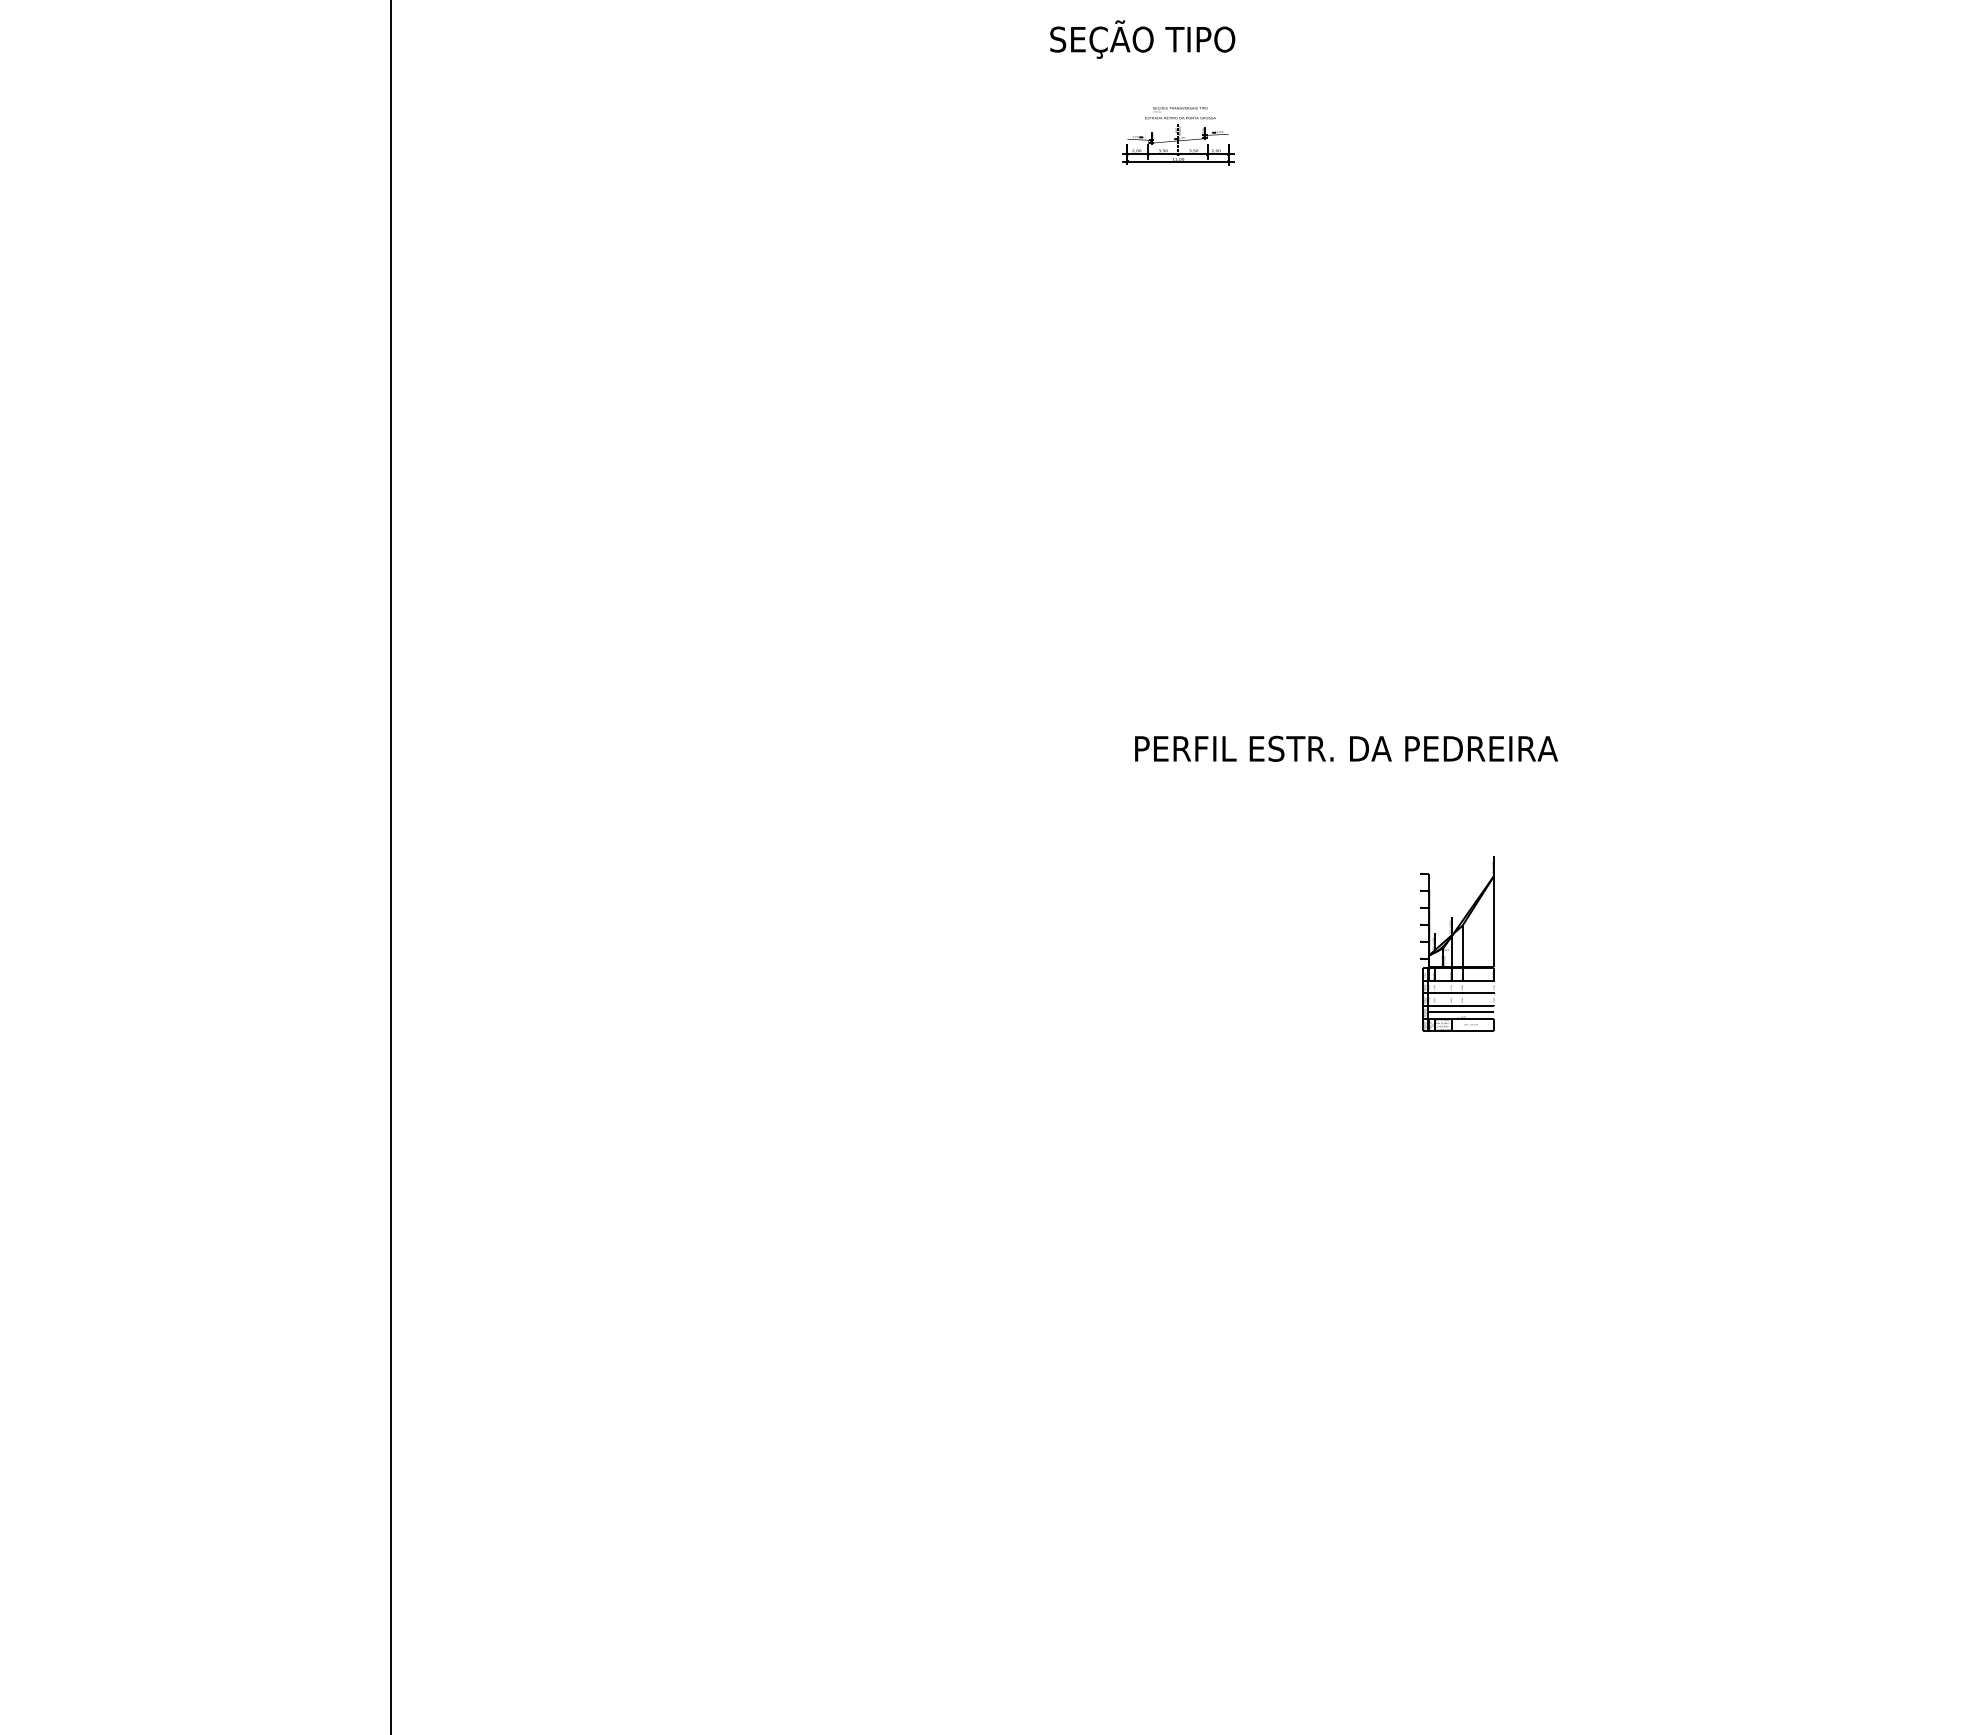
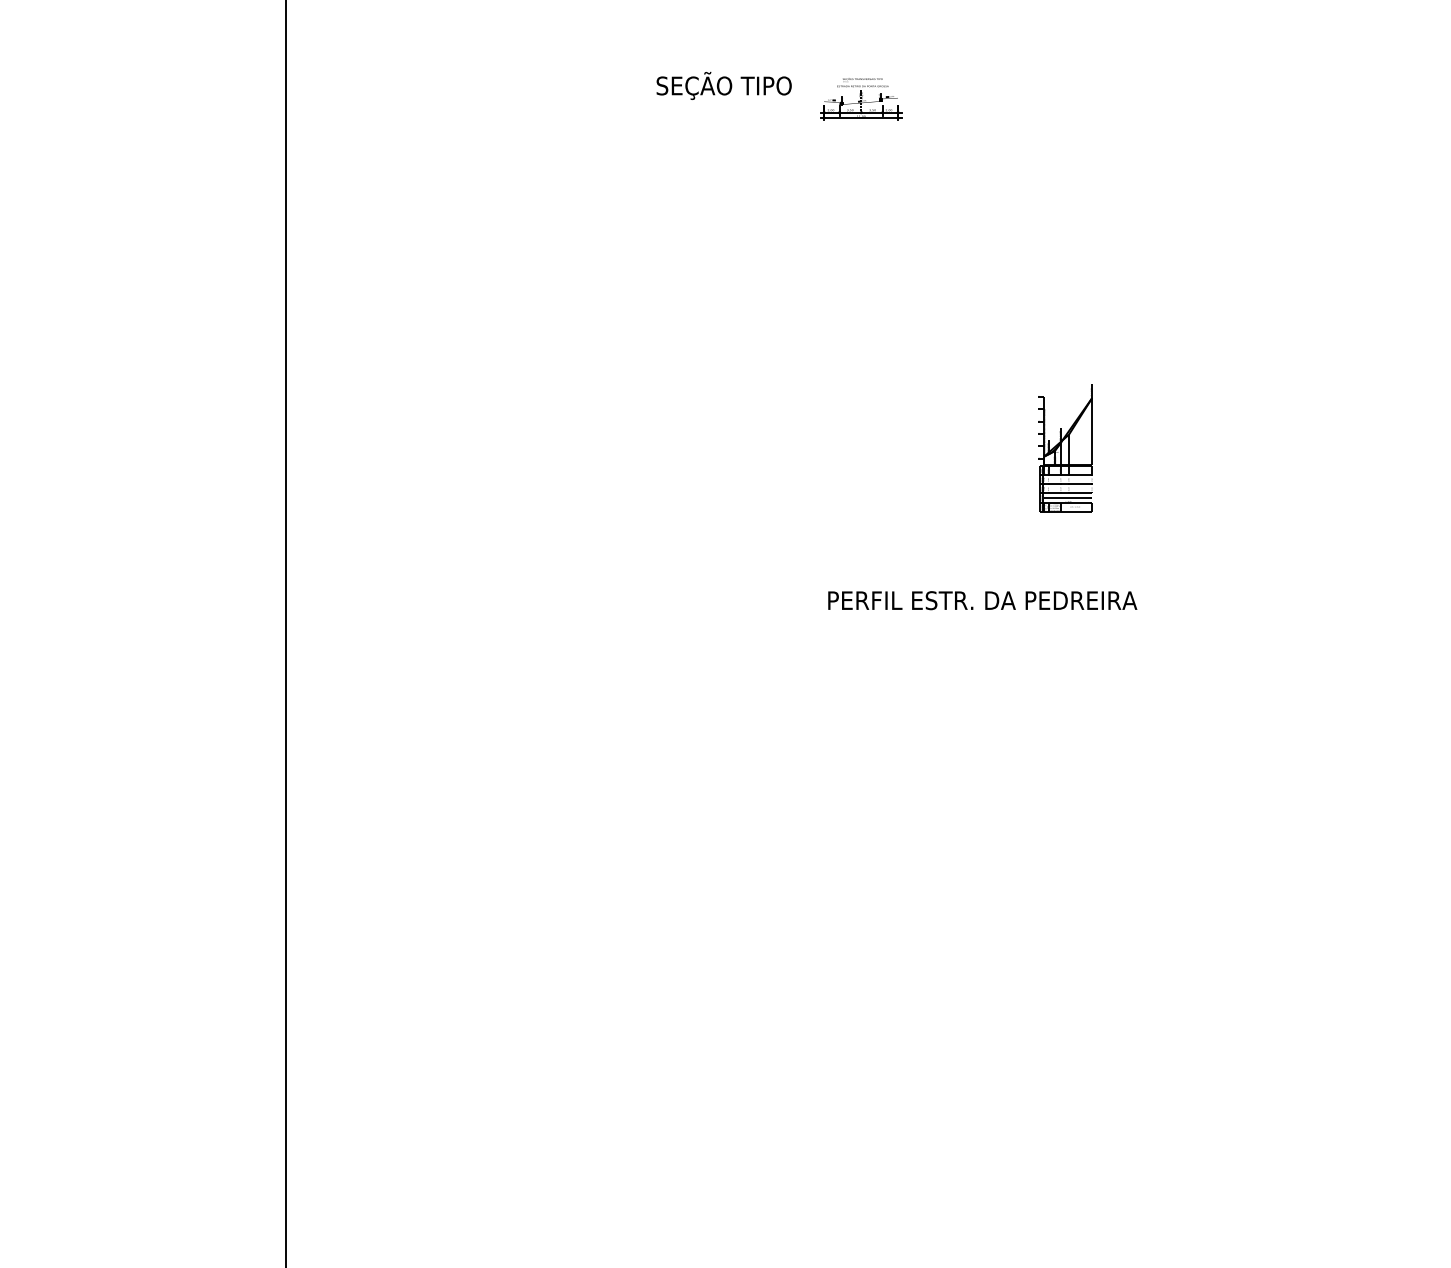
text: (1142, 39) -> (724, 85), moved
text: (1346, 748) -> (982, 600), moved
part: (1457, 943) -> (1065, 447), moved

